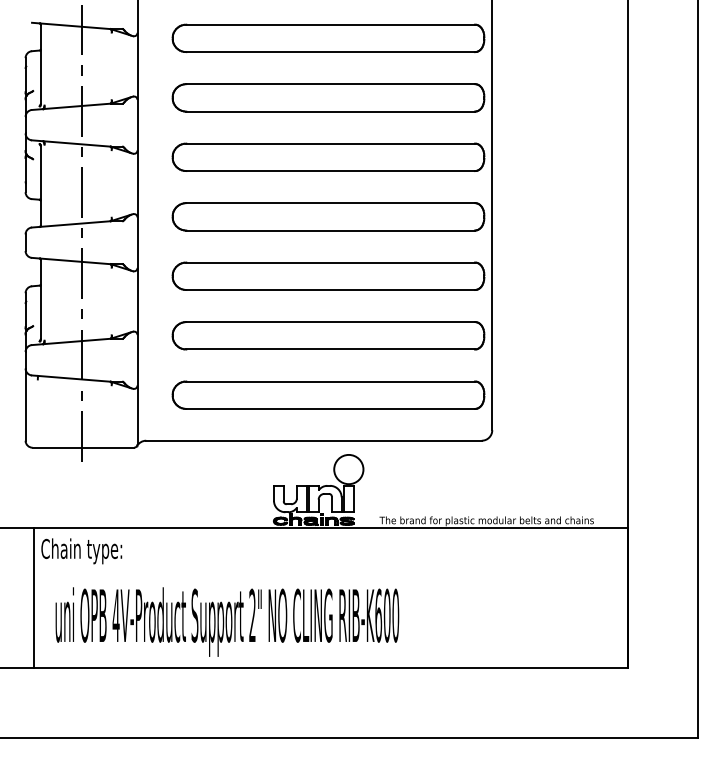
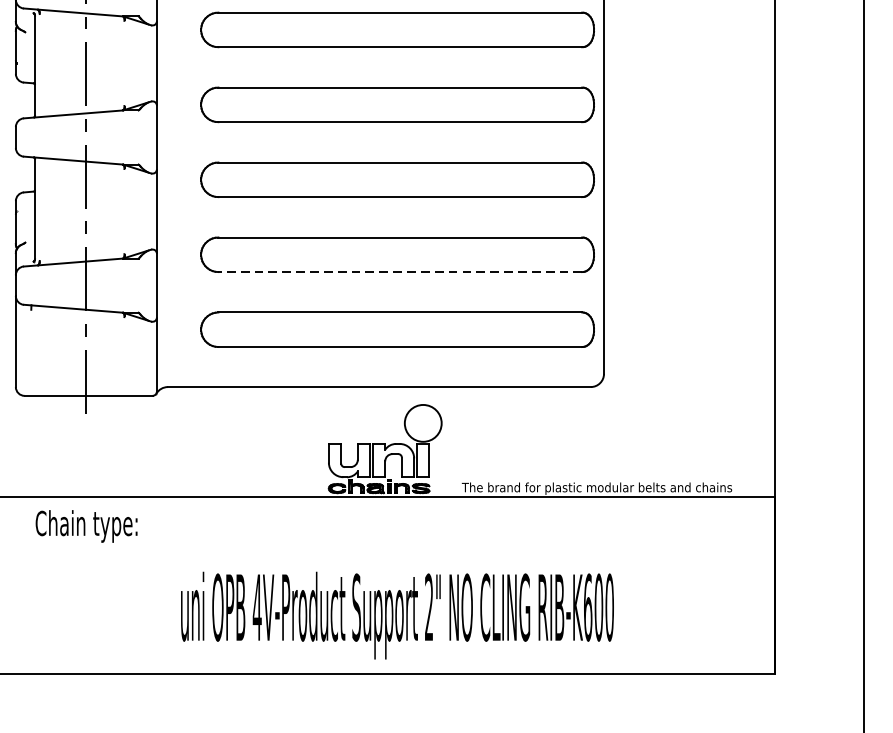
line: (330, 349) -> (400, 272), solid -> dashed
line: (33, 598) -> (25, 585), removed
text: (227, 621) -> (397, 614), moved

